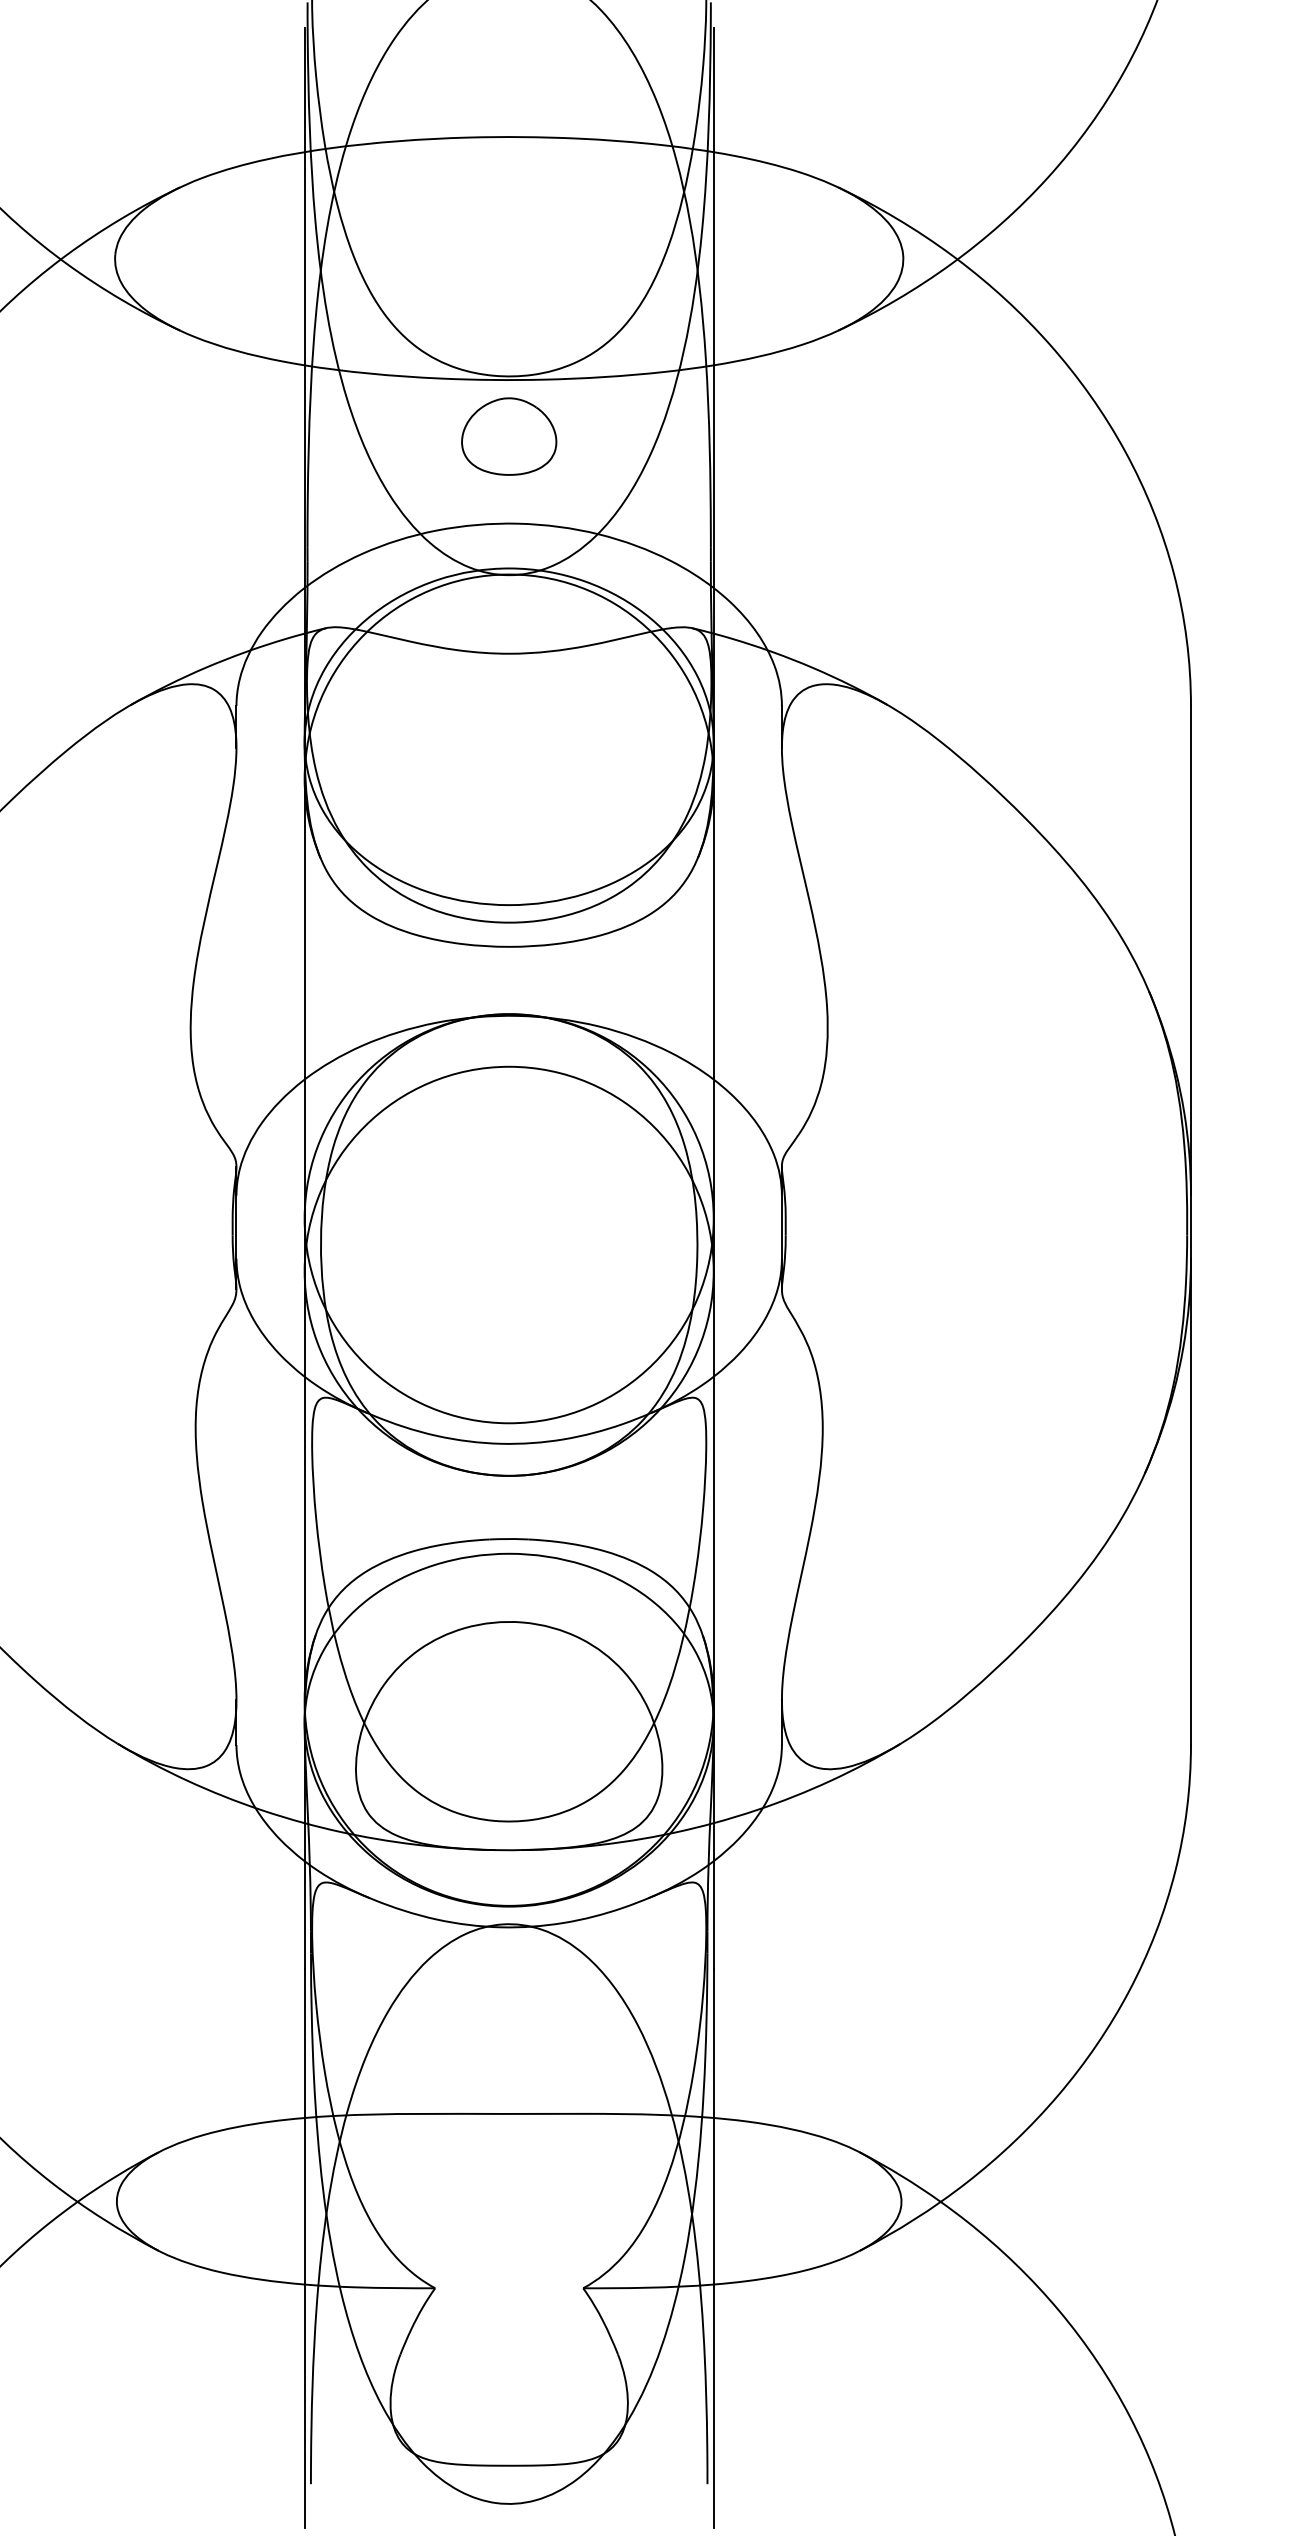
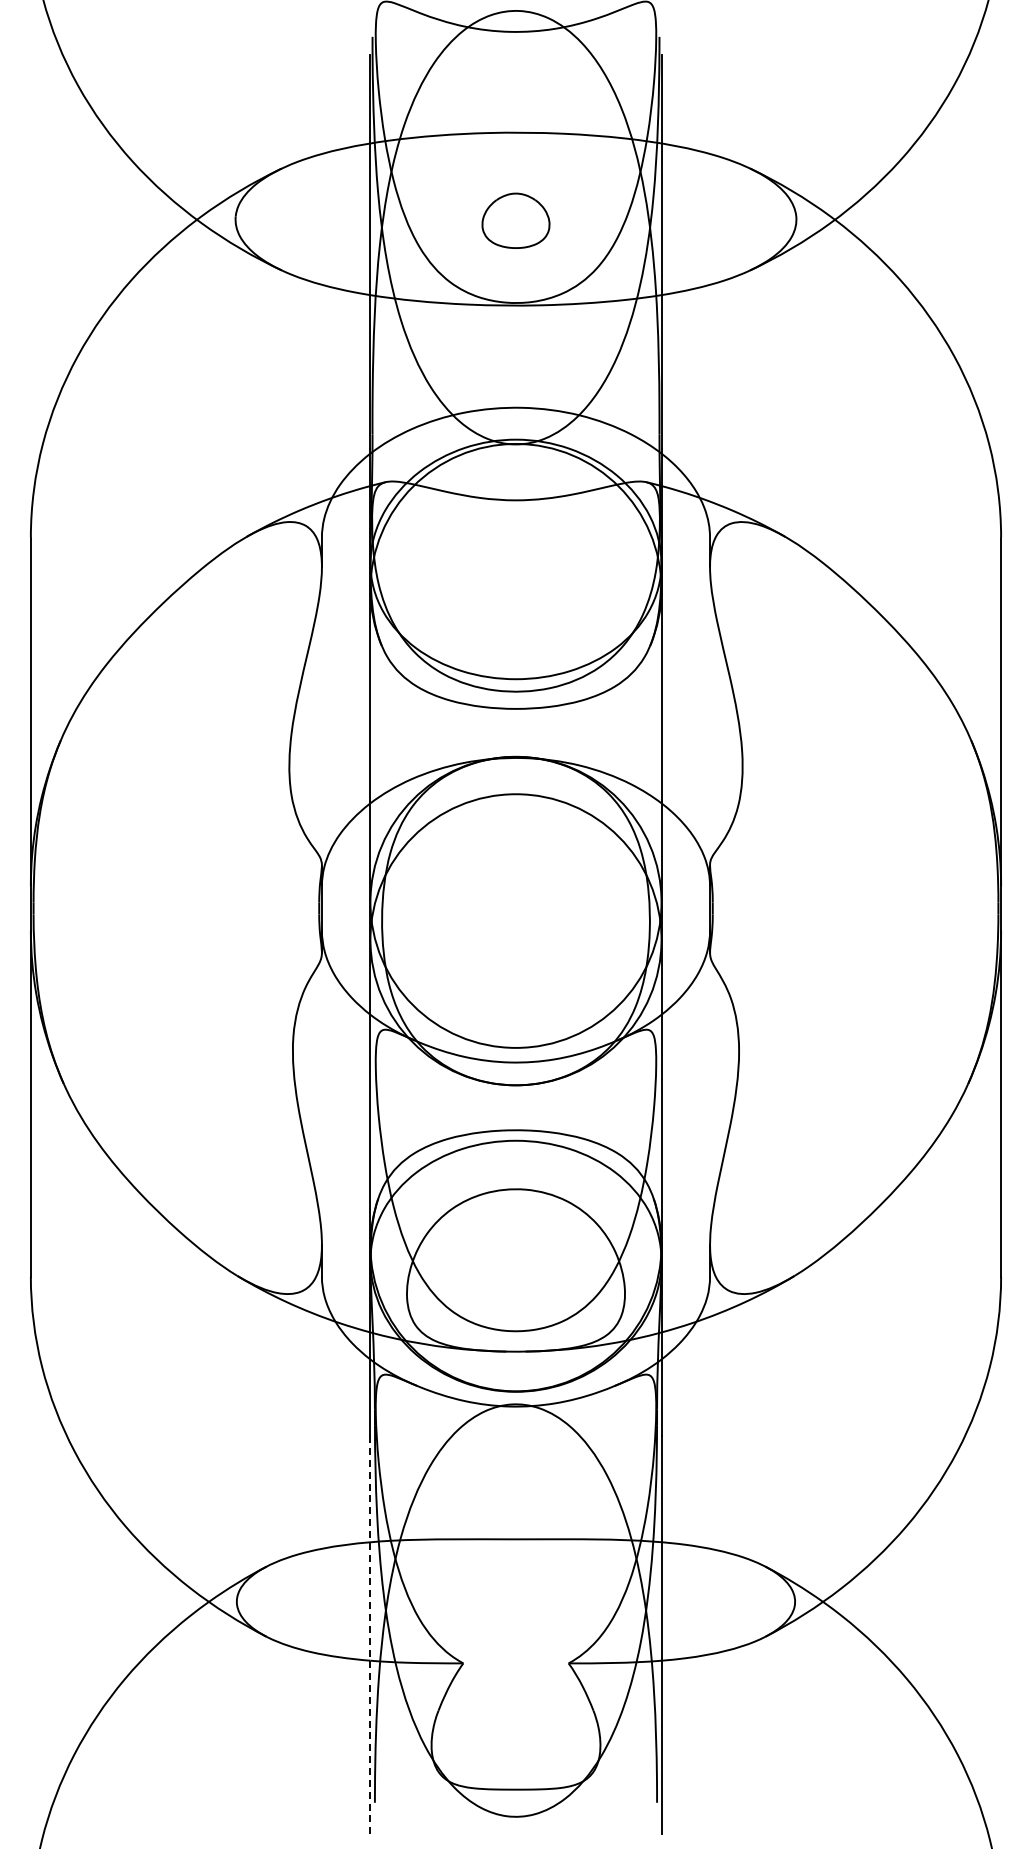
part: (508, 436) -> (515, 220), moved
line: (304, 2249) -> (370, 1635), solid -> dashed

